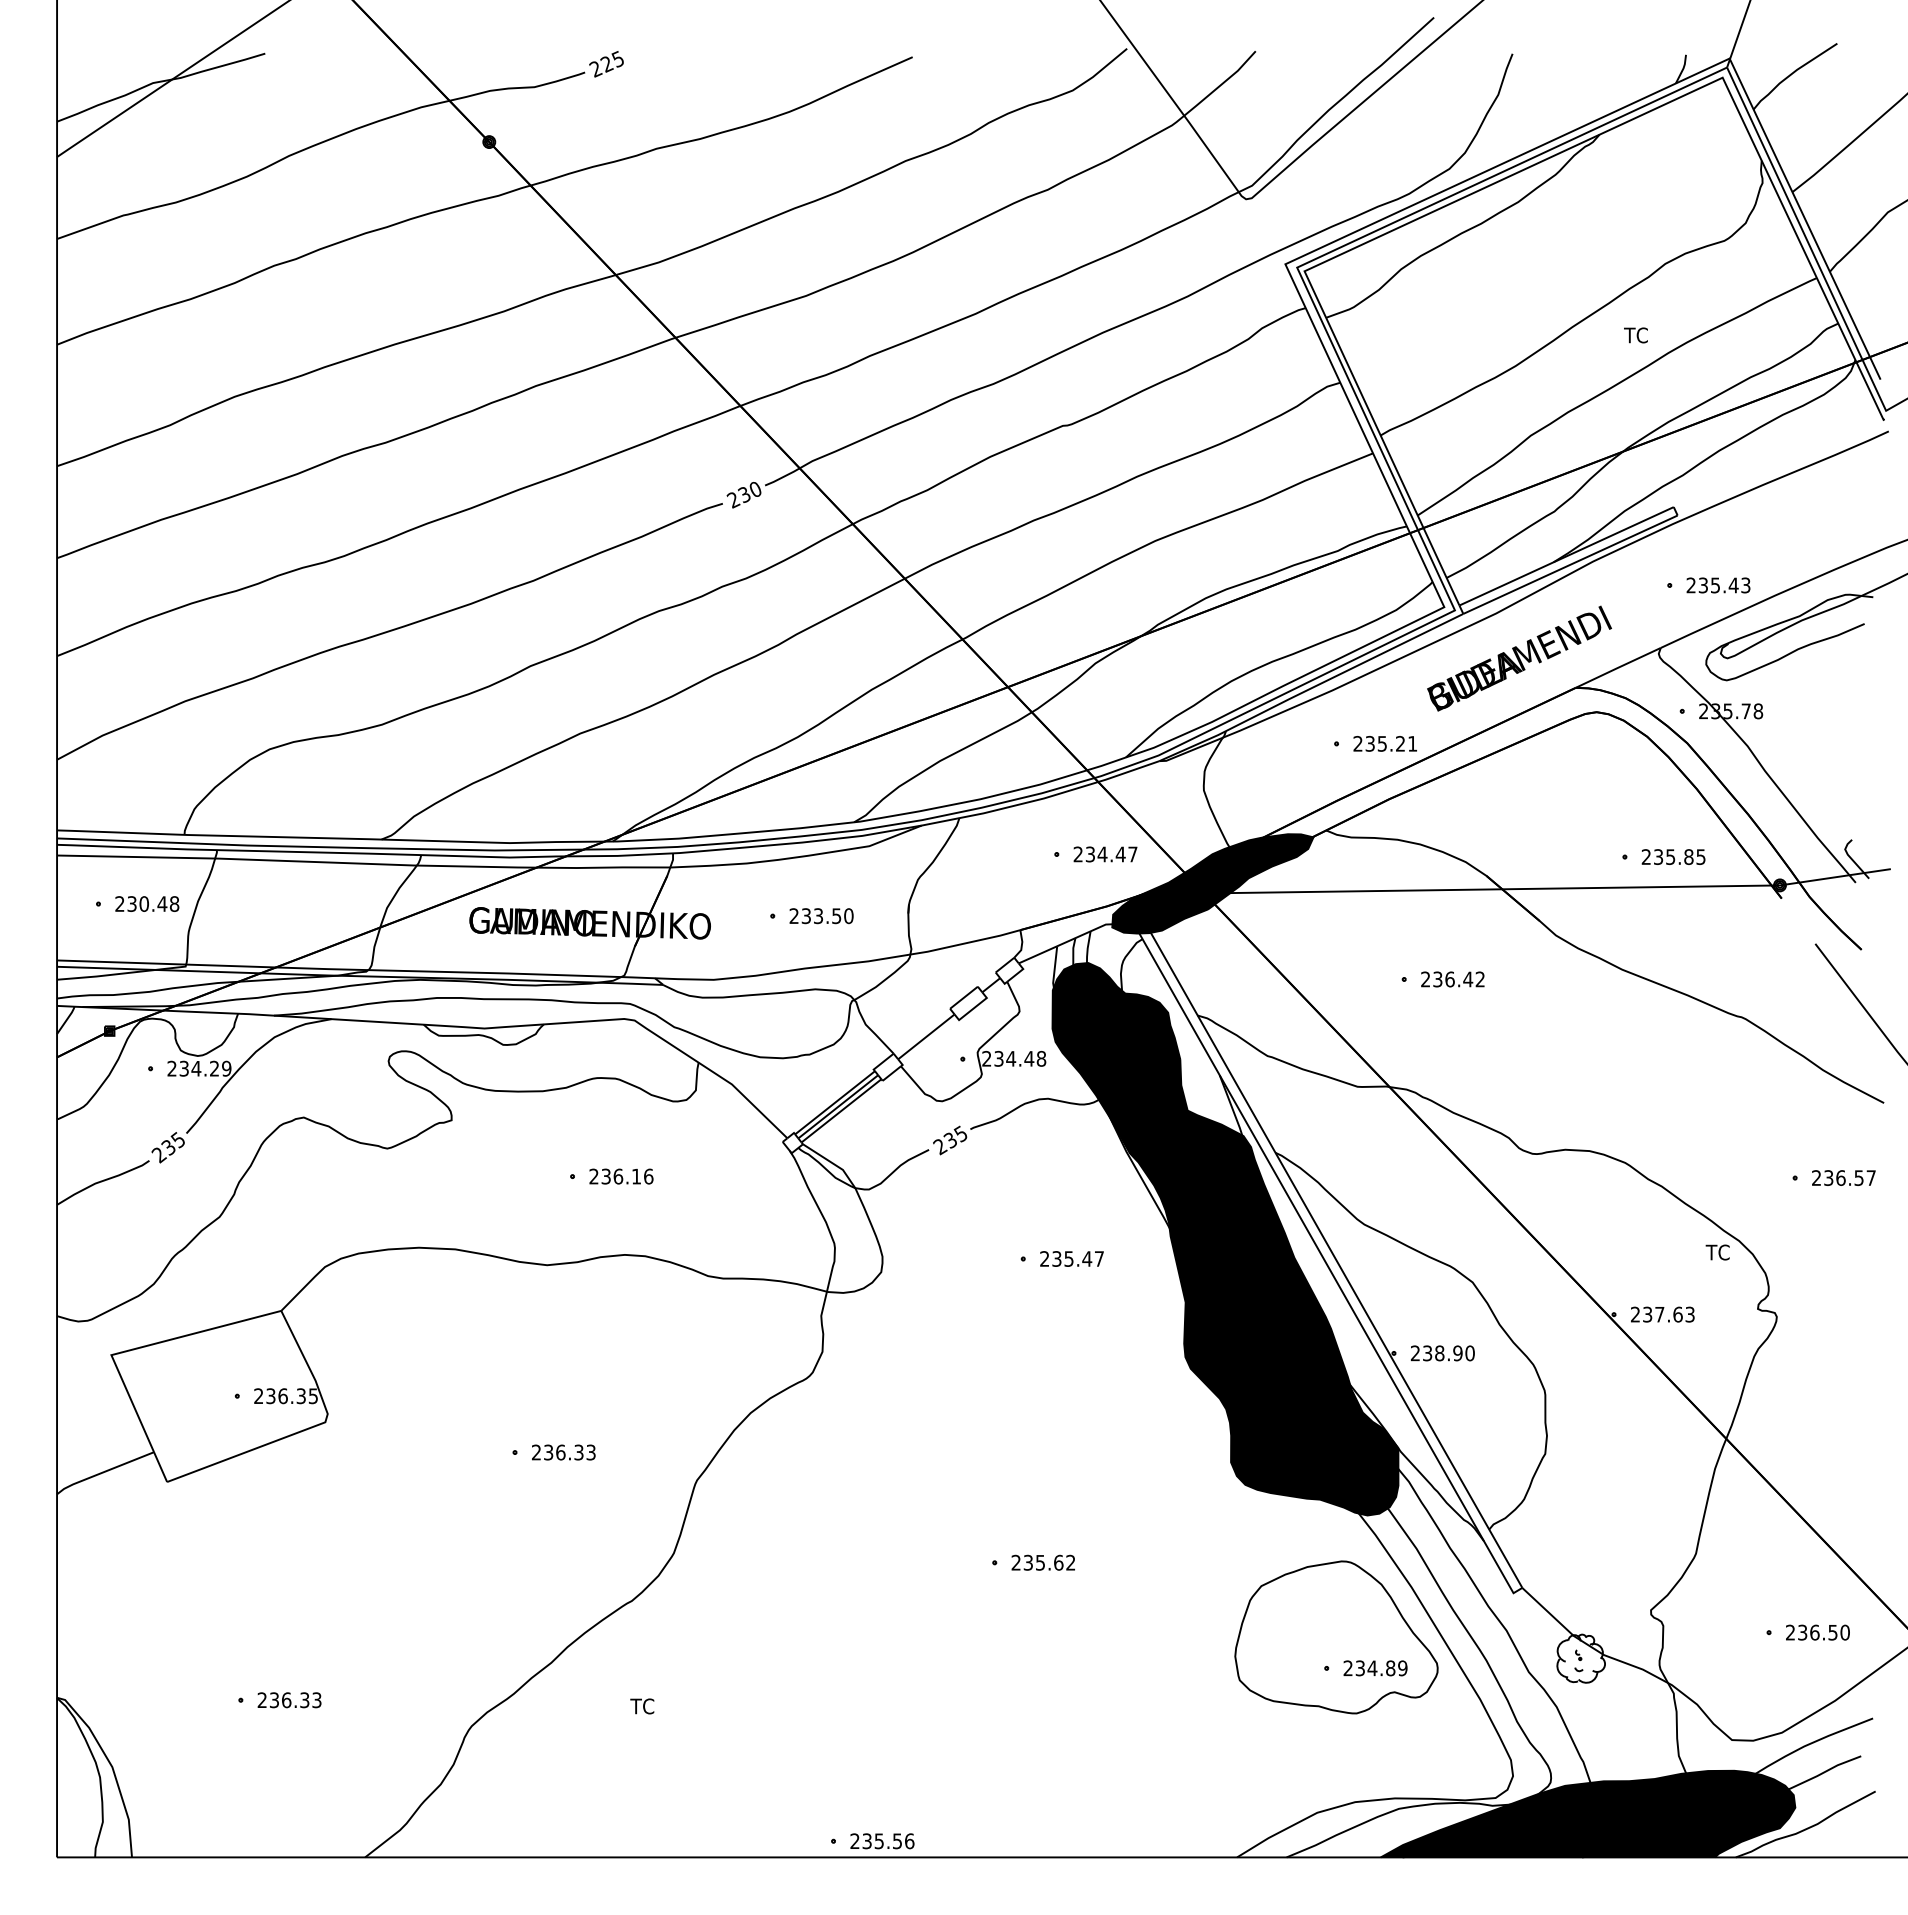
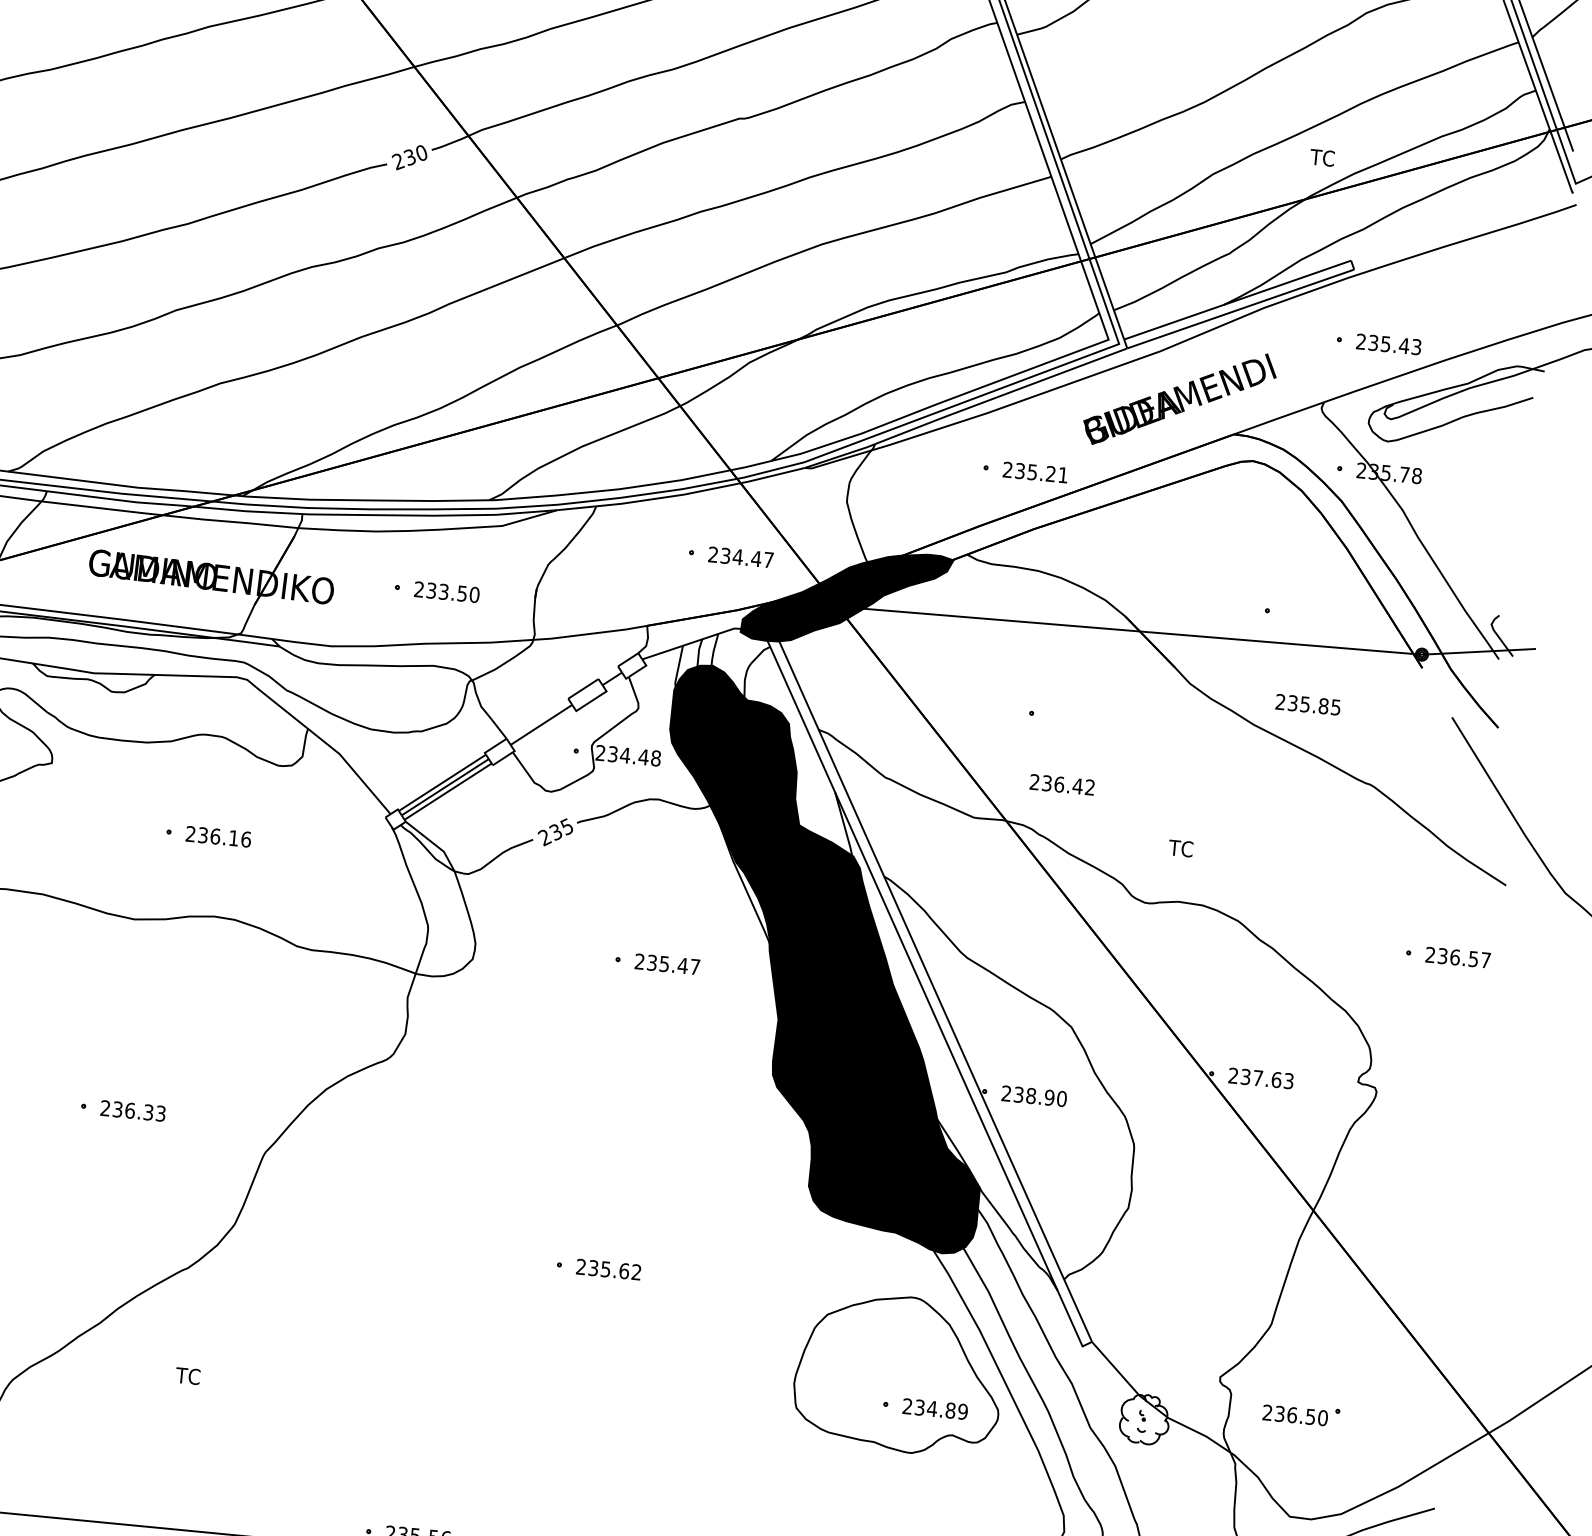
text: (1635, 335) -> (1321, 157), moved
text: (1673, 856) -> (1308, 704), moved
text: (1452, 979) -> (1061, 784), moved
text: (1717, 1252) -> (1180, 848), moved
text: (1817, 1632) -> (1294, 1415), moved

